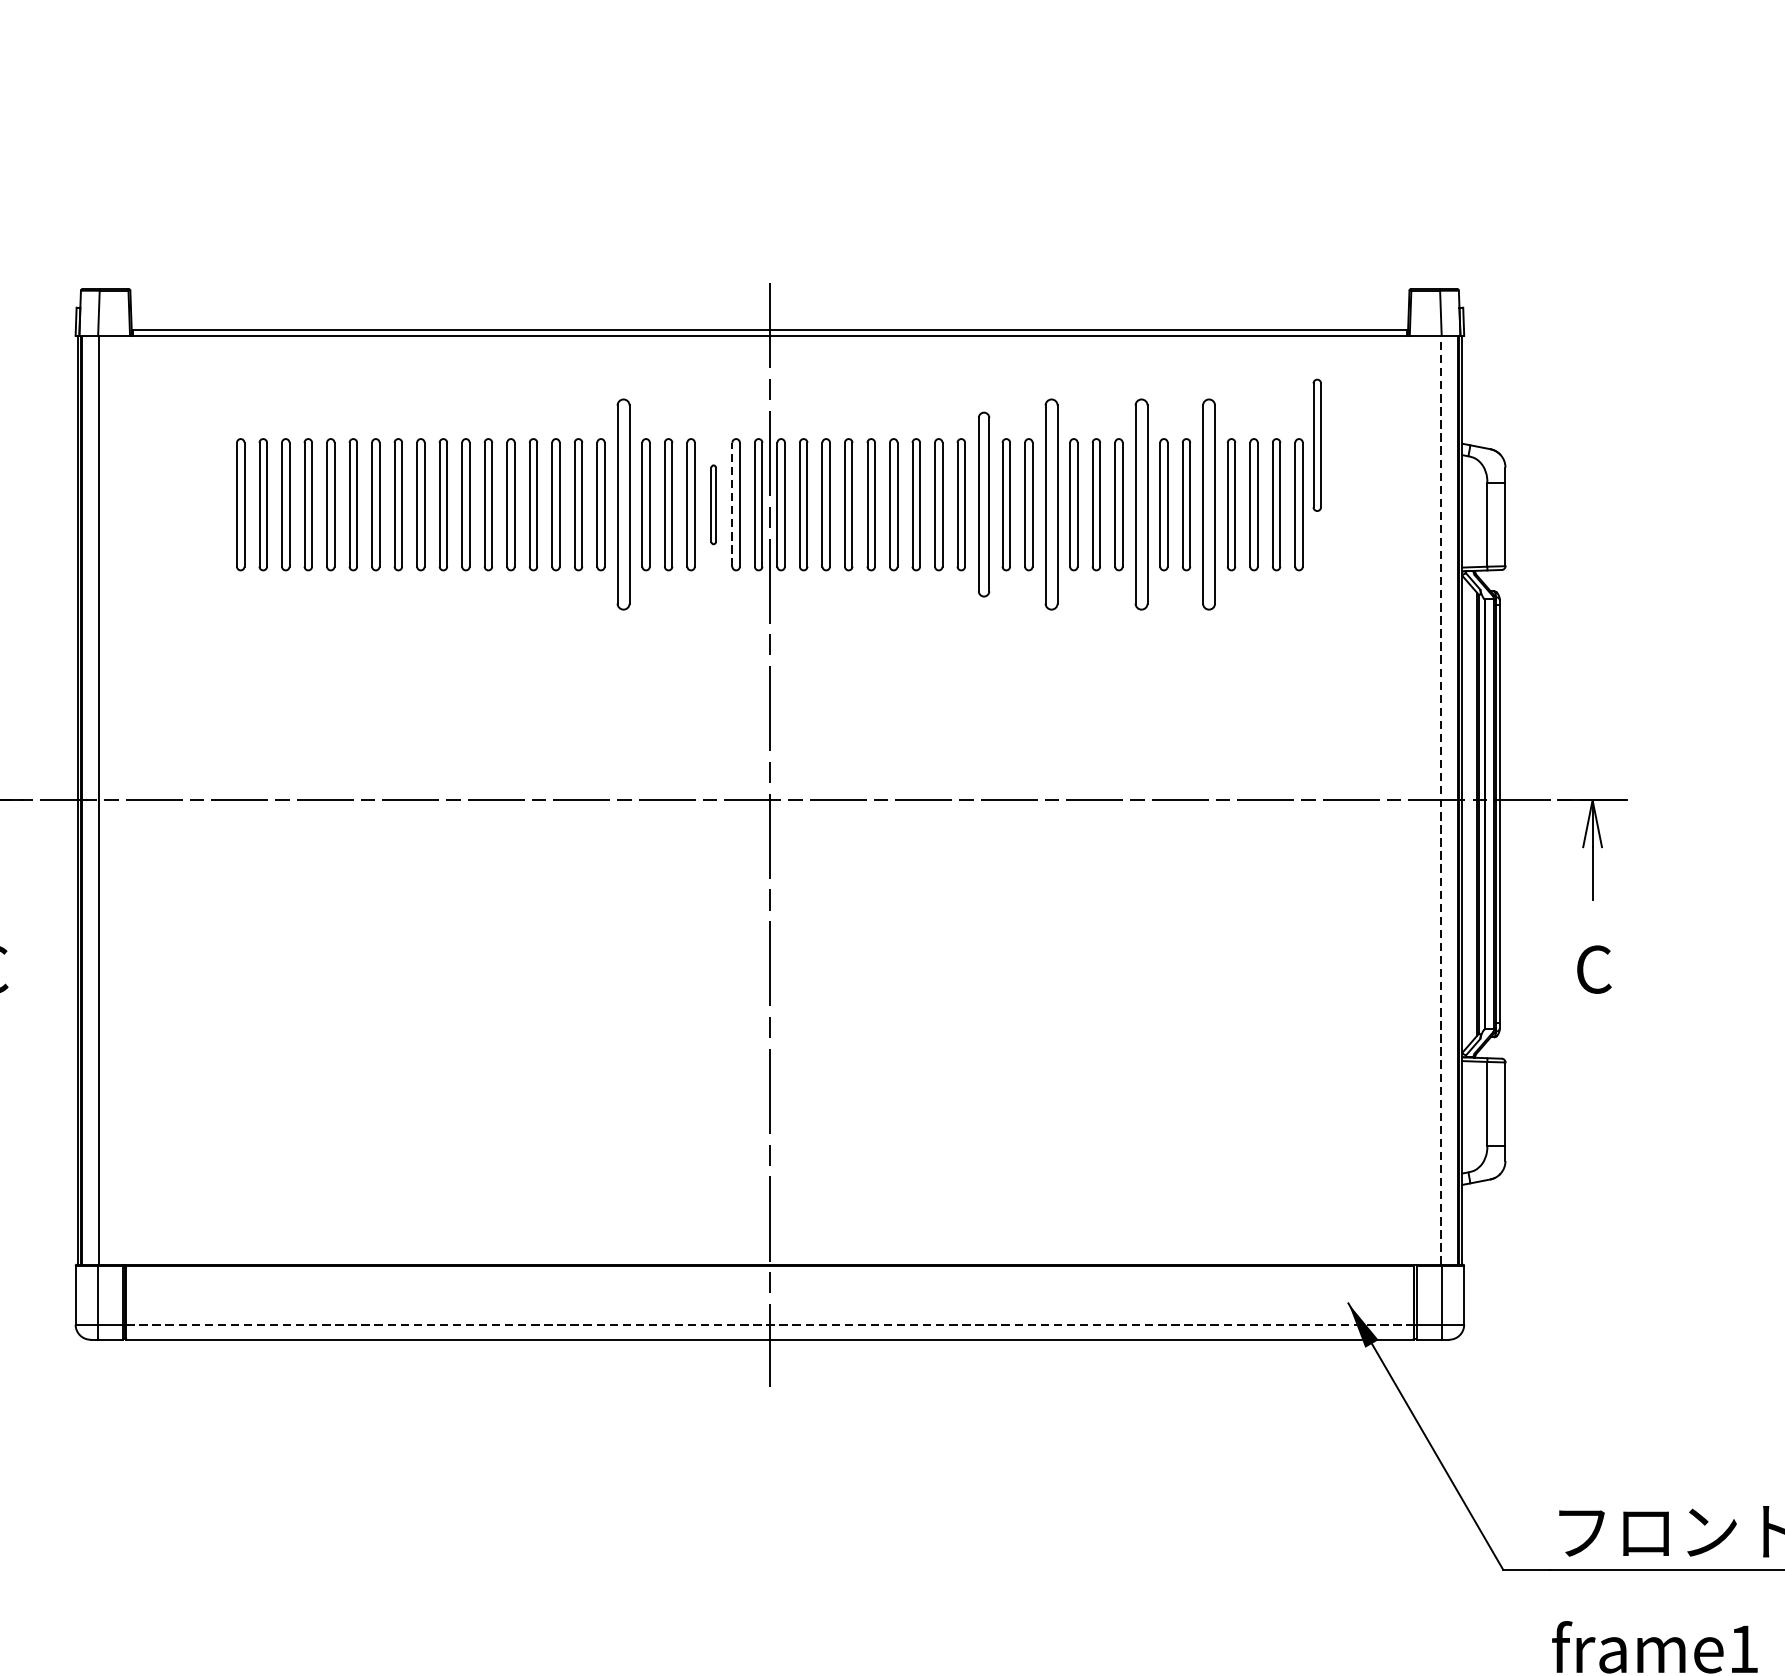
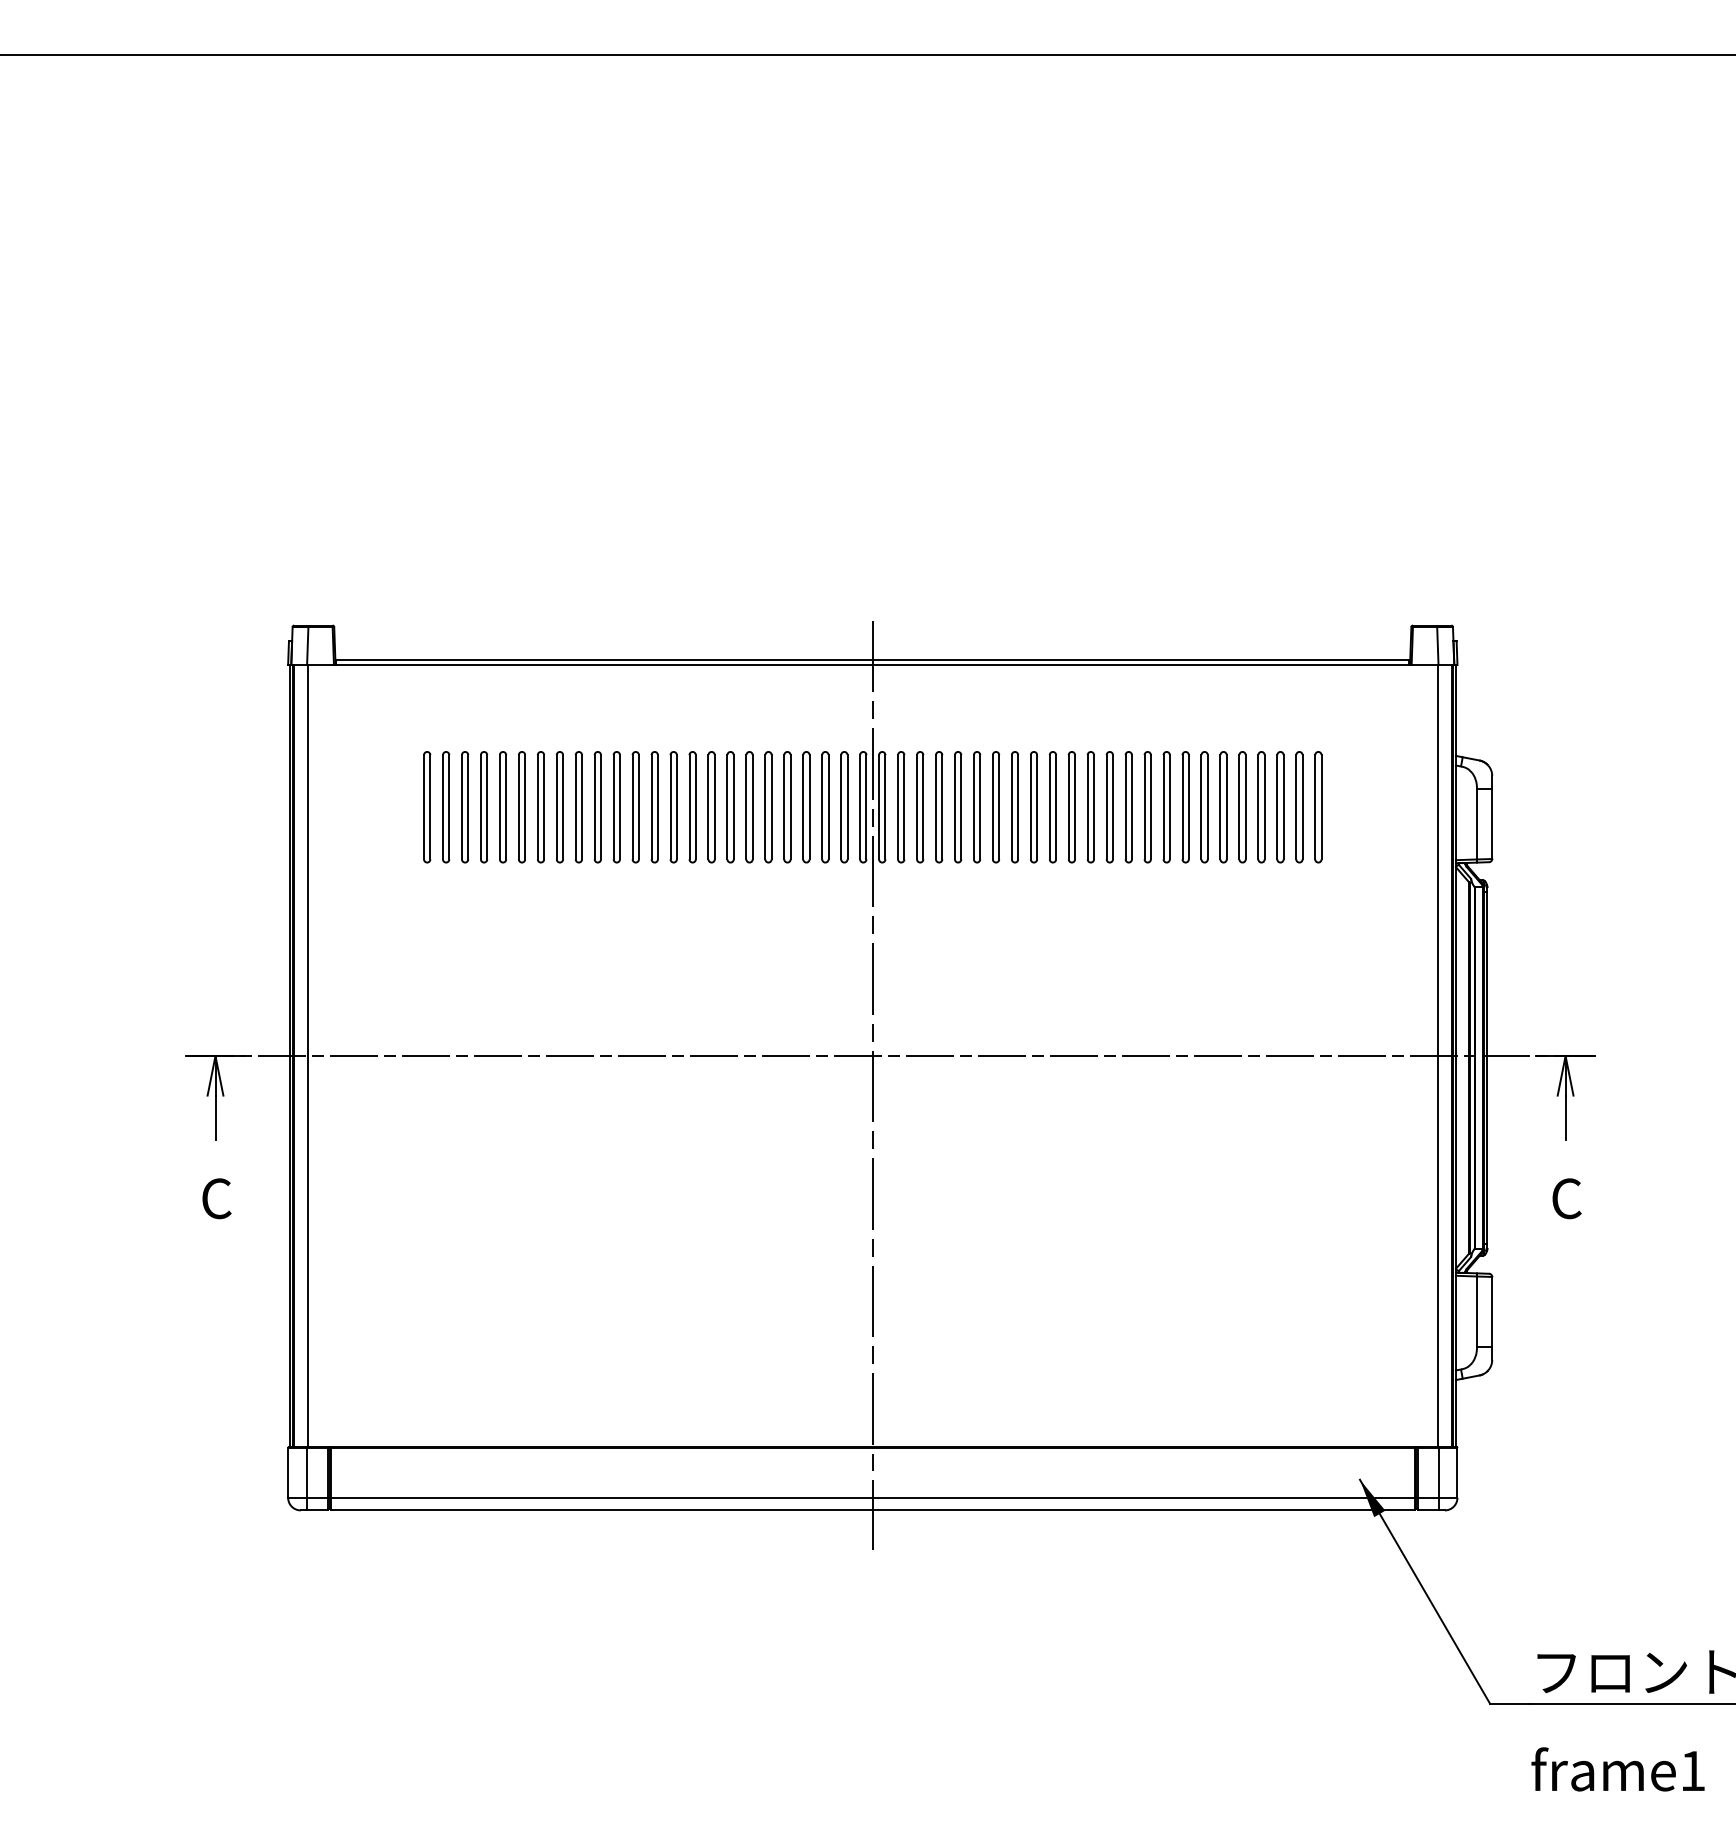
part: (1316, 445) -> (1333, 757), removed
line: (732, 503) -> (841, 806), dashed -> solid
part: (623, 505) -> (749, 807), size x0.62
part: (713, 505) -> (825, 807), size x1.67
part: (983, 505) -> (1052, 807), size x0.71
part: (1050, 505) -> (1109, 807), size x0.62
part: (1141, 505) -> (1185, 807), size x0.62
part: (1208, 505) -> (1242, 807), size x0.62
line: (1440, 799) -> (1437, 1055), dashed -> solid
line: (769, 1324) -> (872, 1497), dashed -> solid

